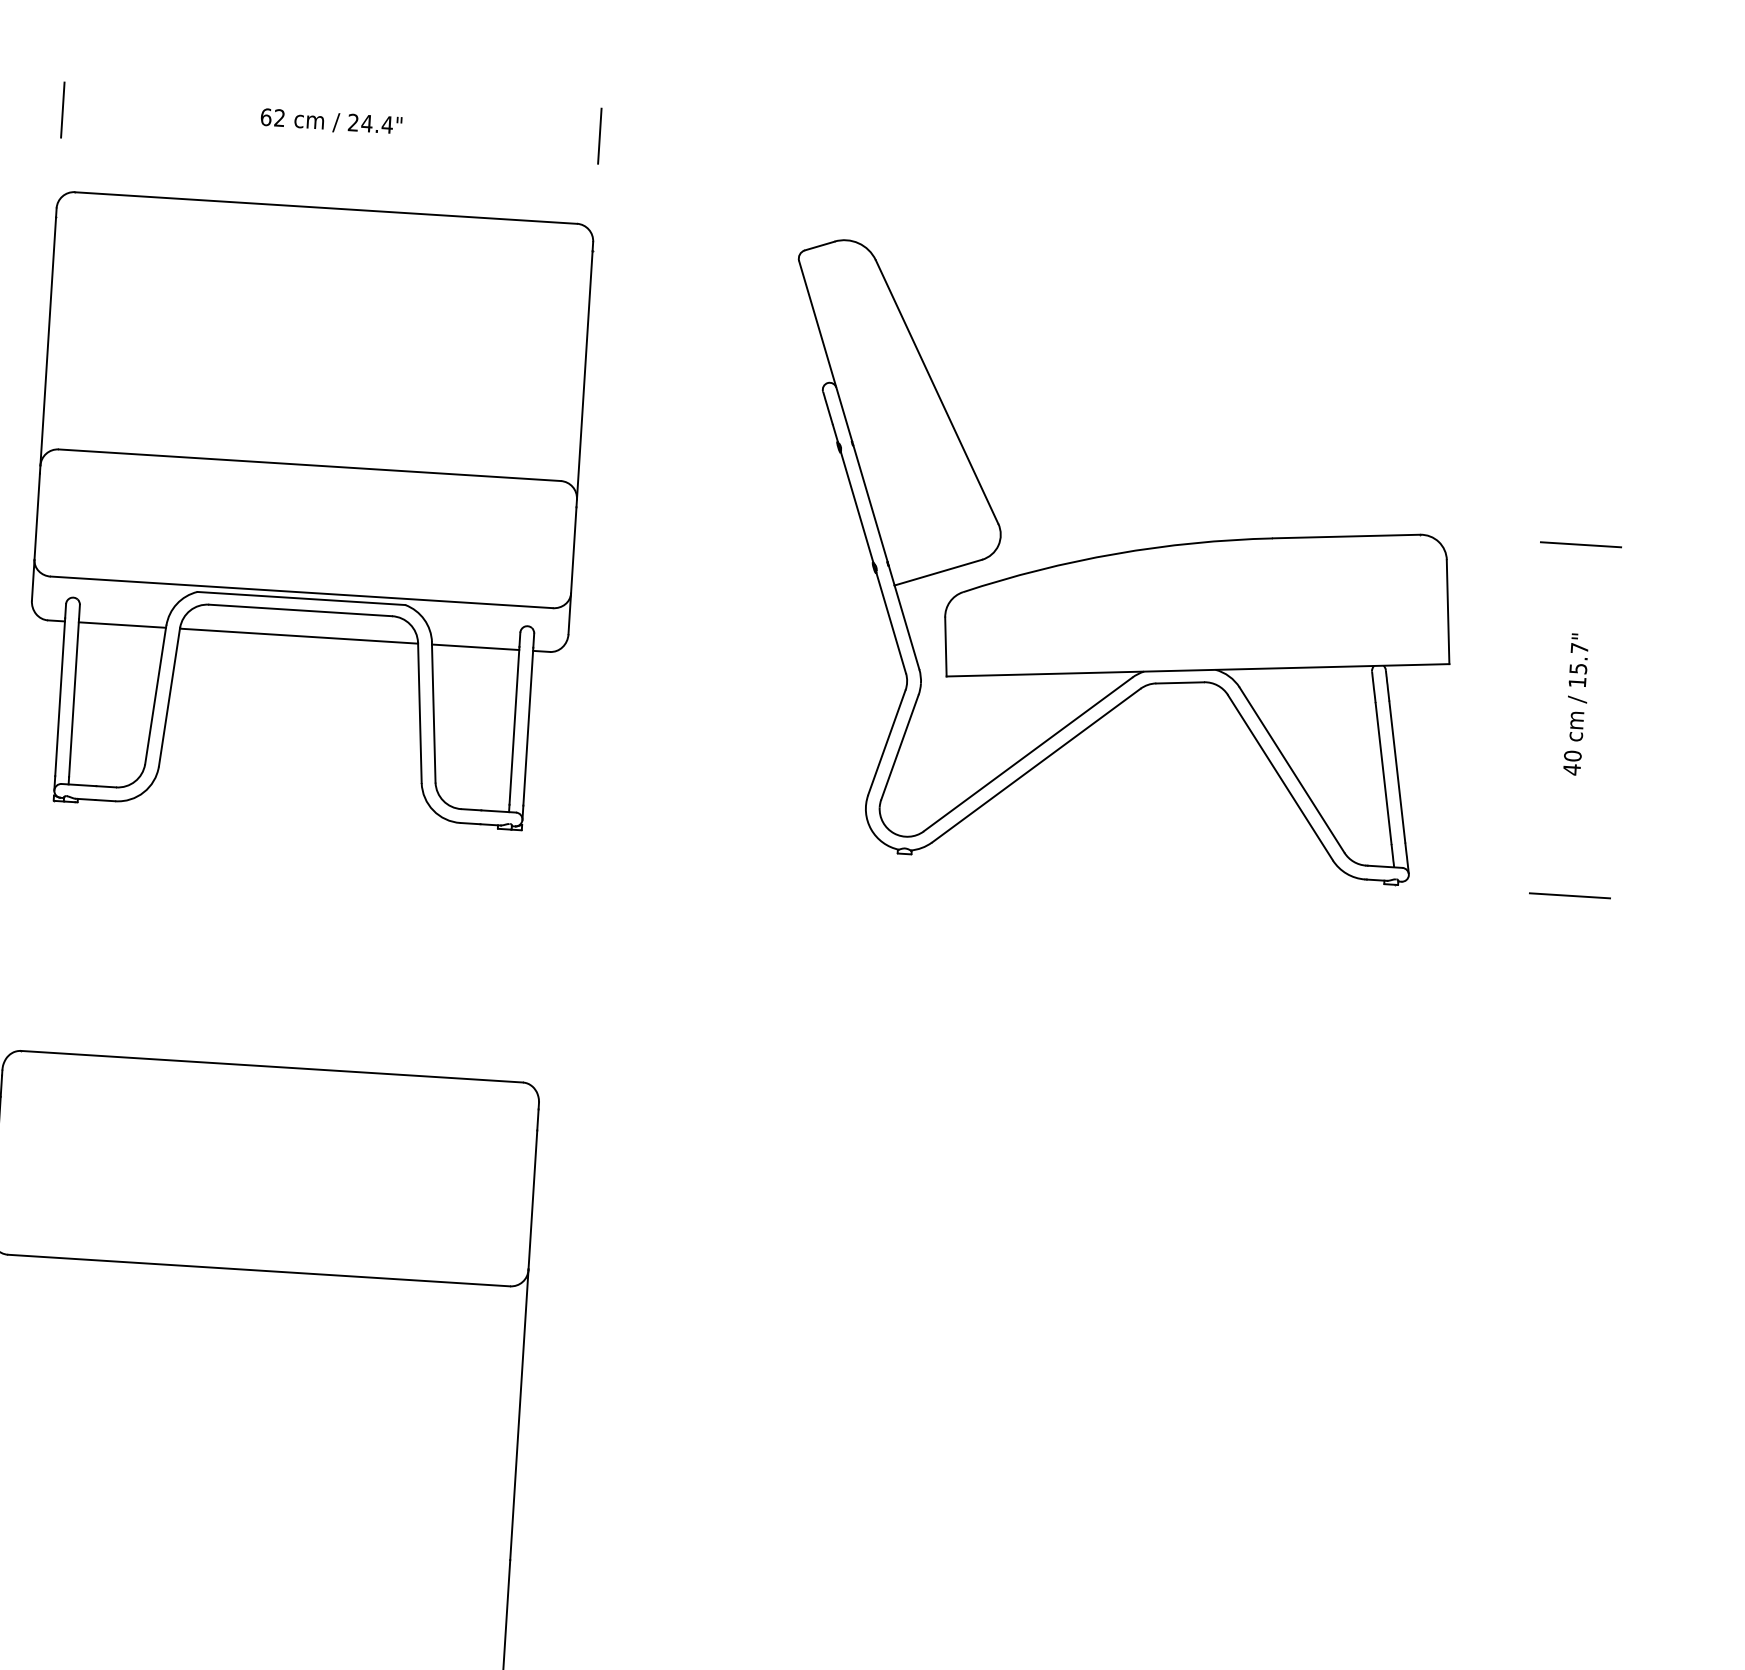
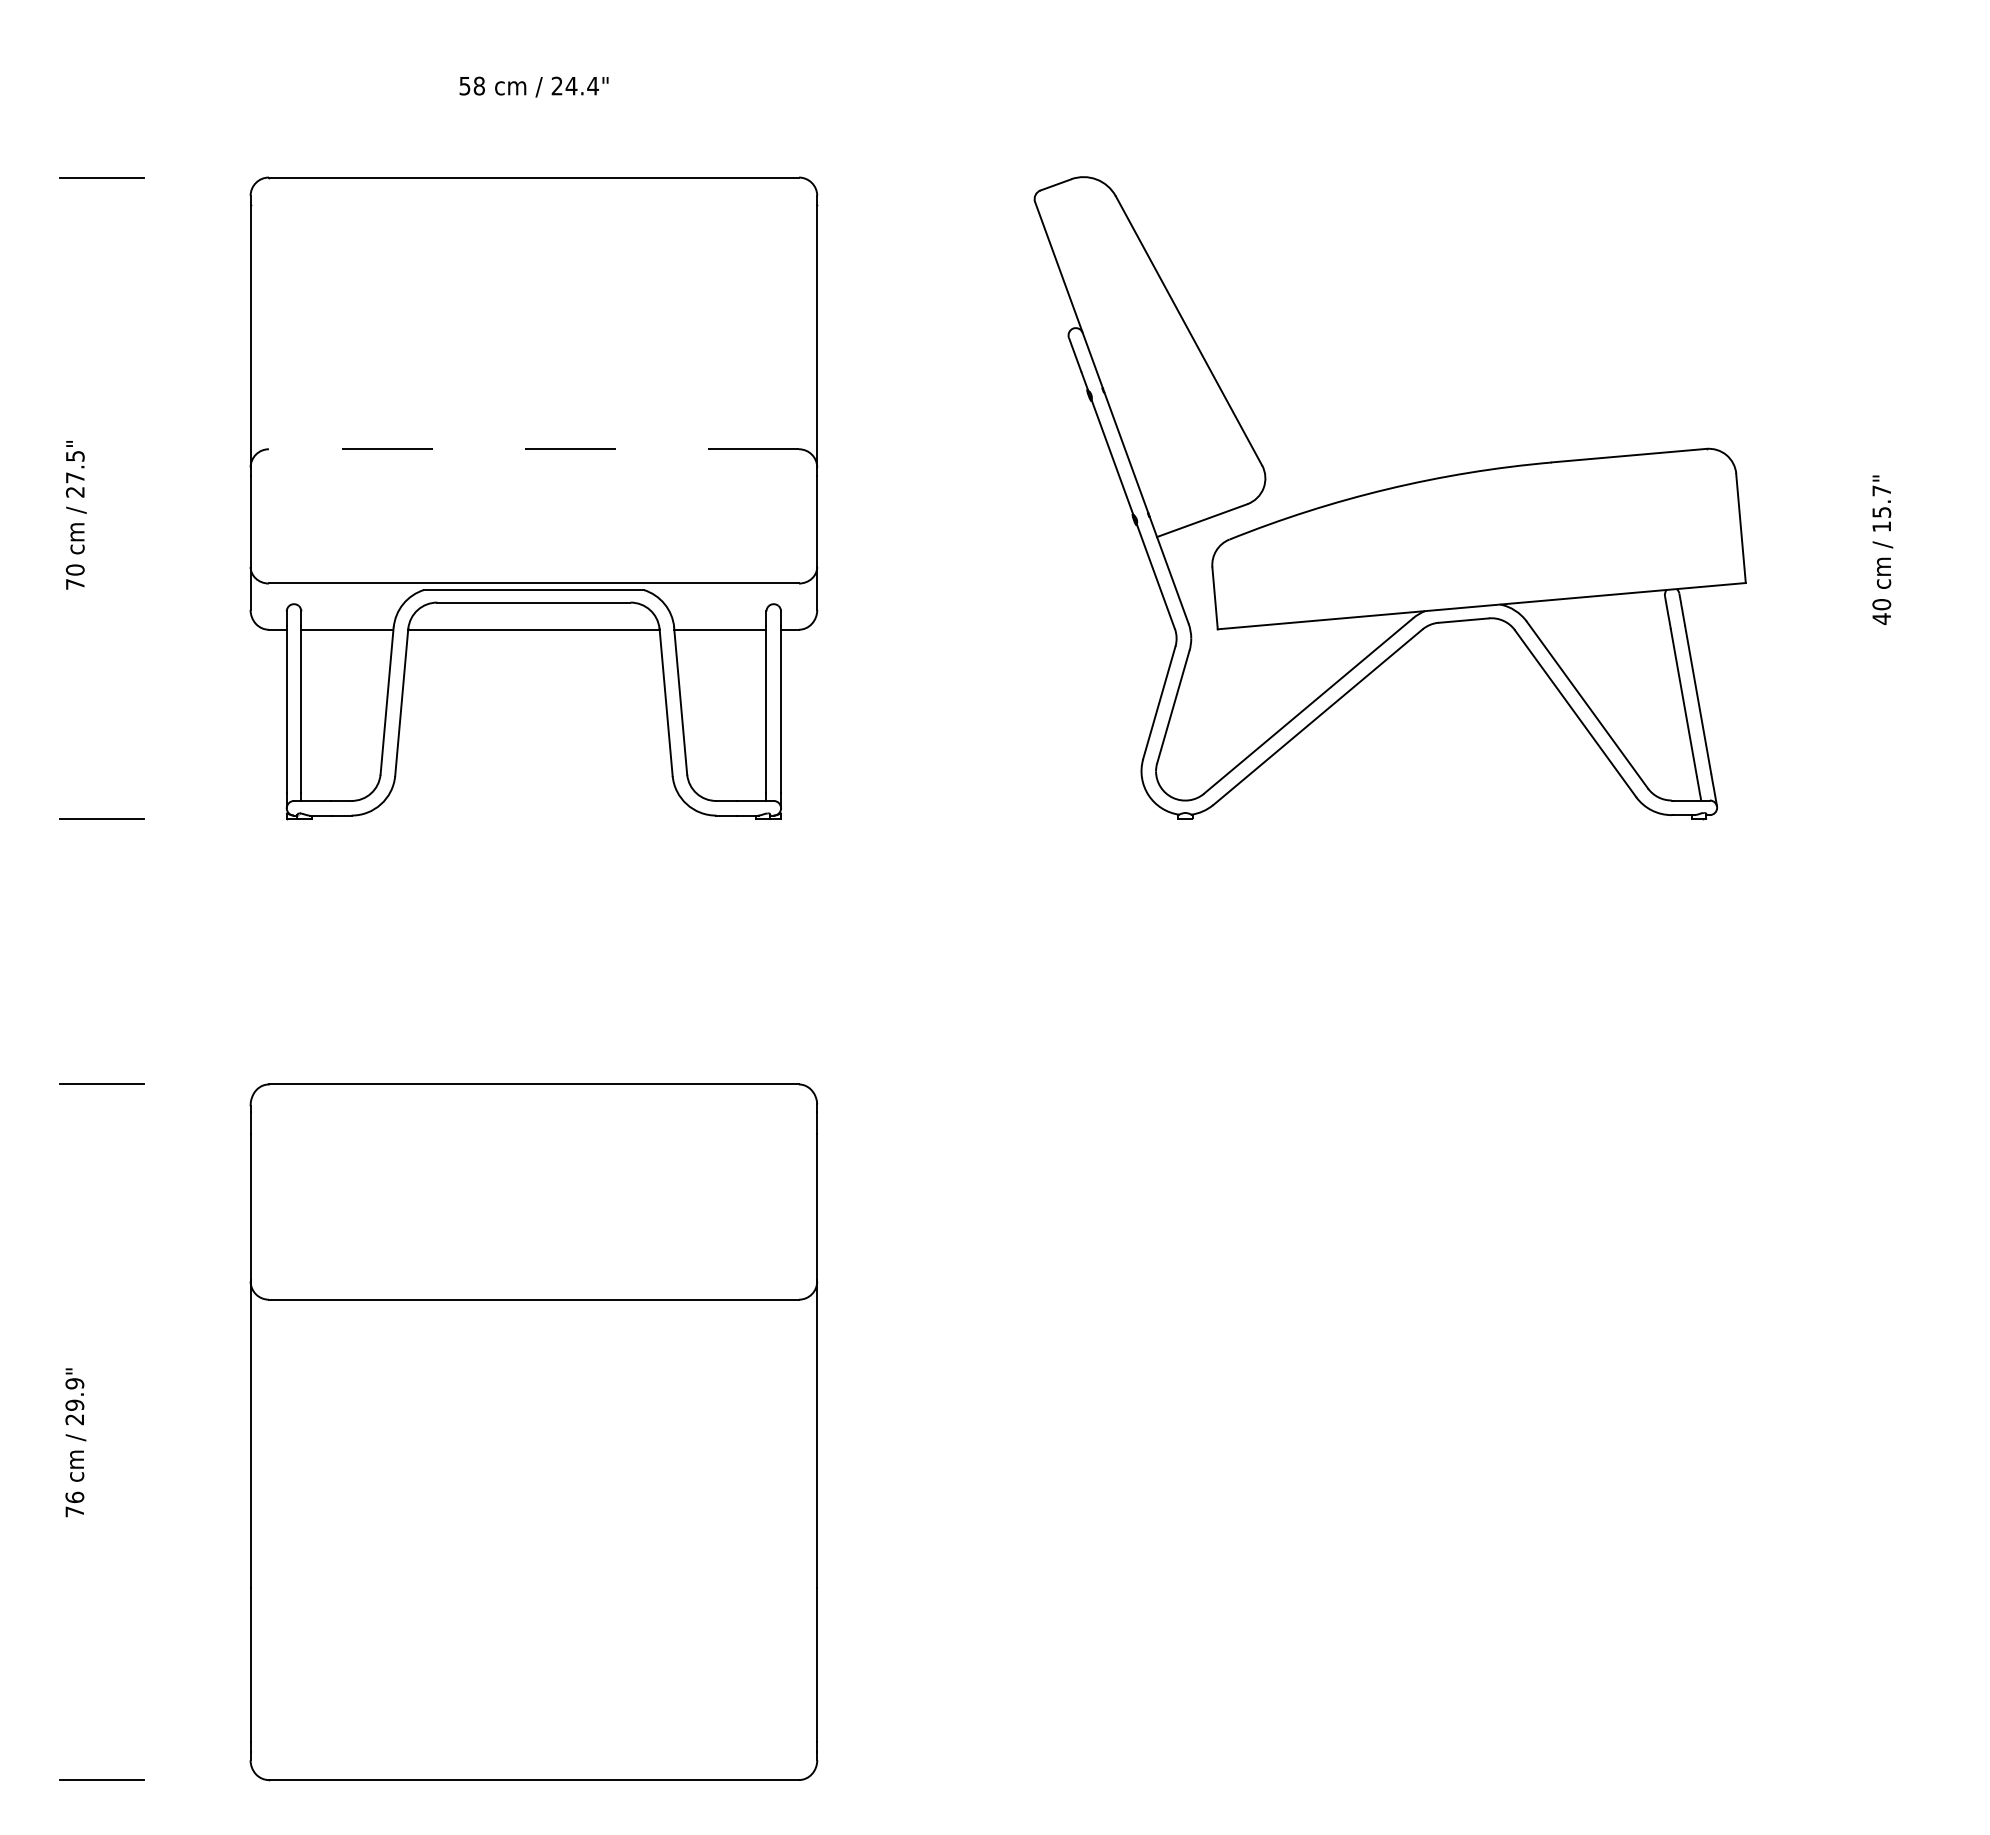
line: (62, 109) -> (250, 91), removed
text: (272, 117) -> (471, 85), 62 -> 58
line: (600, 135) -> (817, 83), removed
line: (309, 465) -> (533, 449), solid -> dashed
line: (1581, 544) -> (1876, 448), removed
text: (1576, 703) -> (1882, 549), moved
line: (1569, 895) -> (1887, 818), removed

